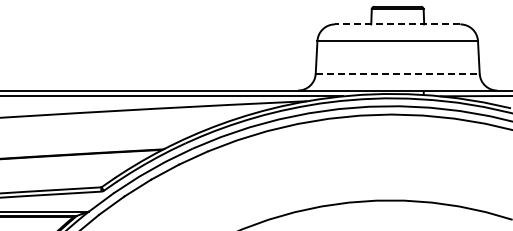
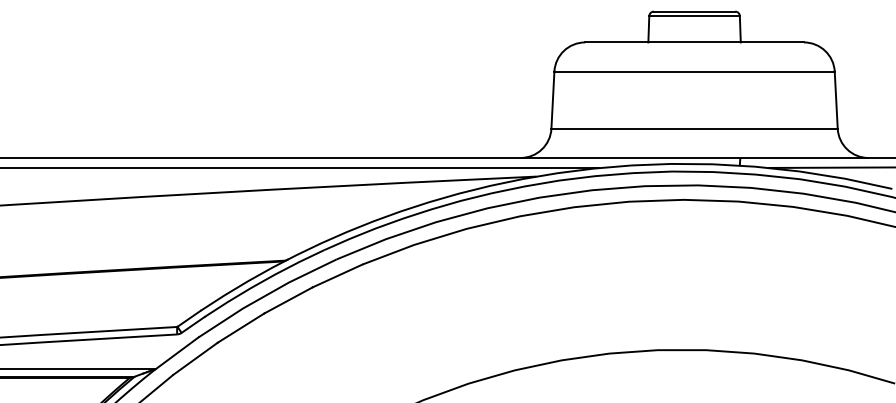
line: (397, 24) -> (694, 42), dashed -> solid
line: (397, 73) -> (694, 128), dashed -> solid

